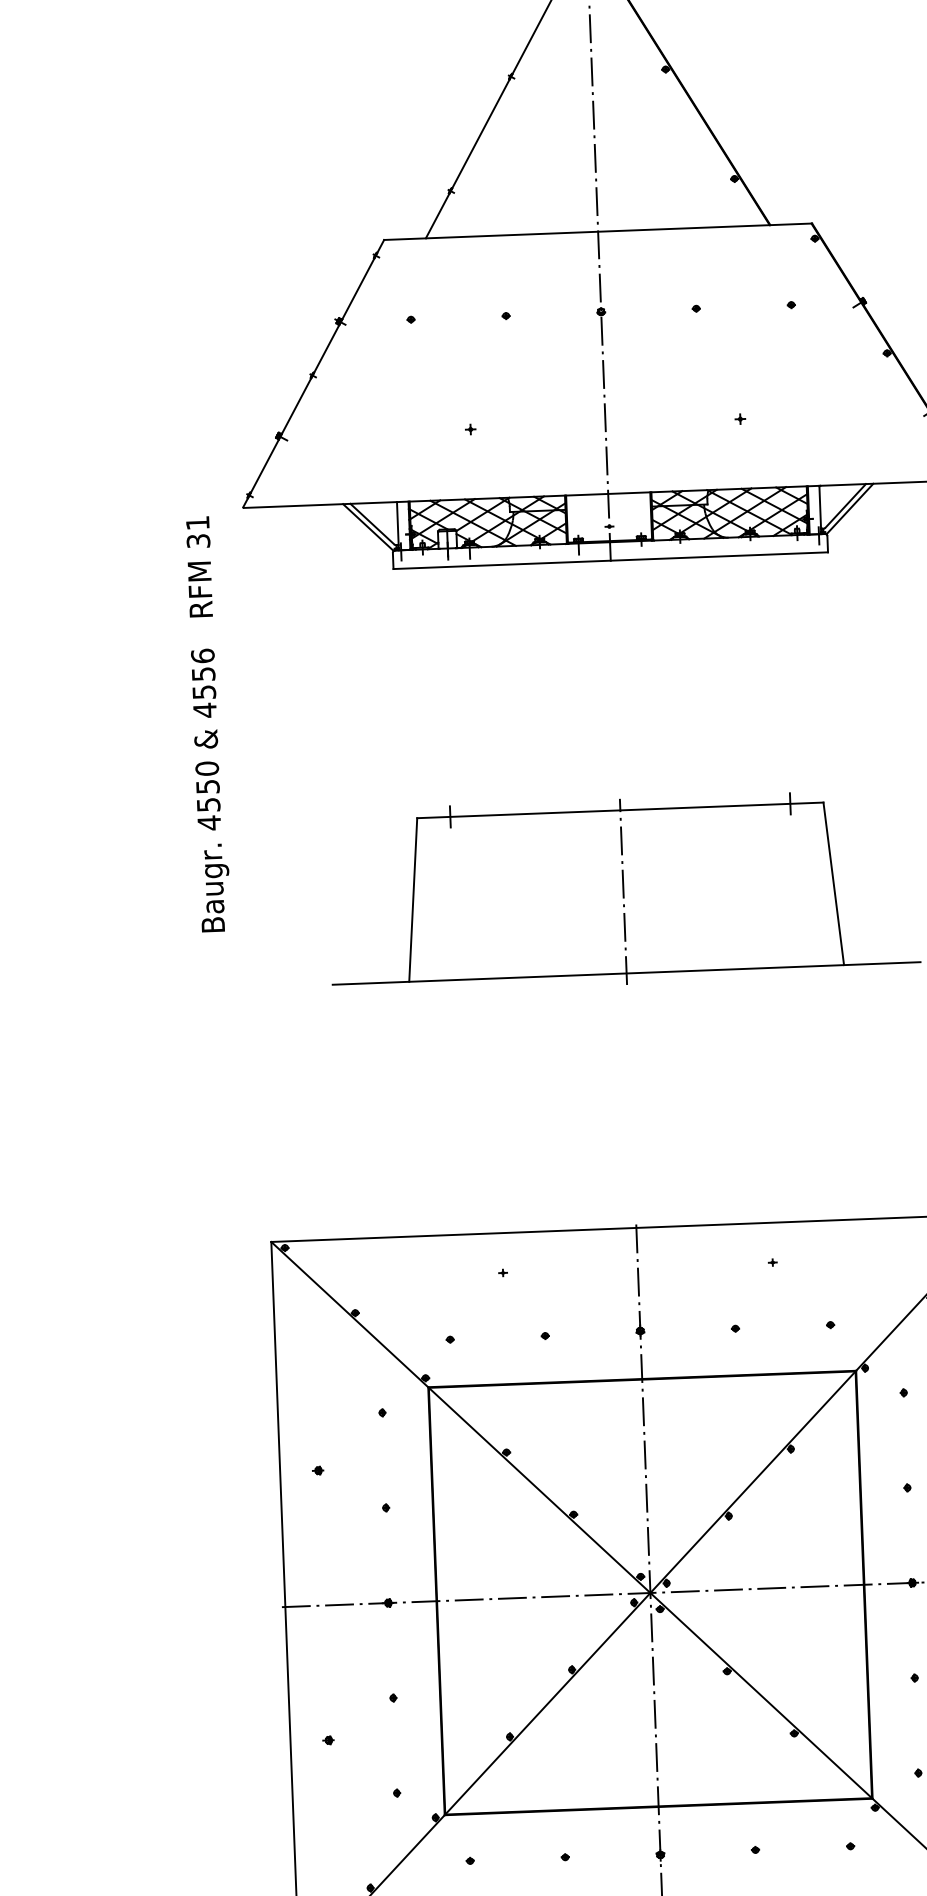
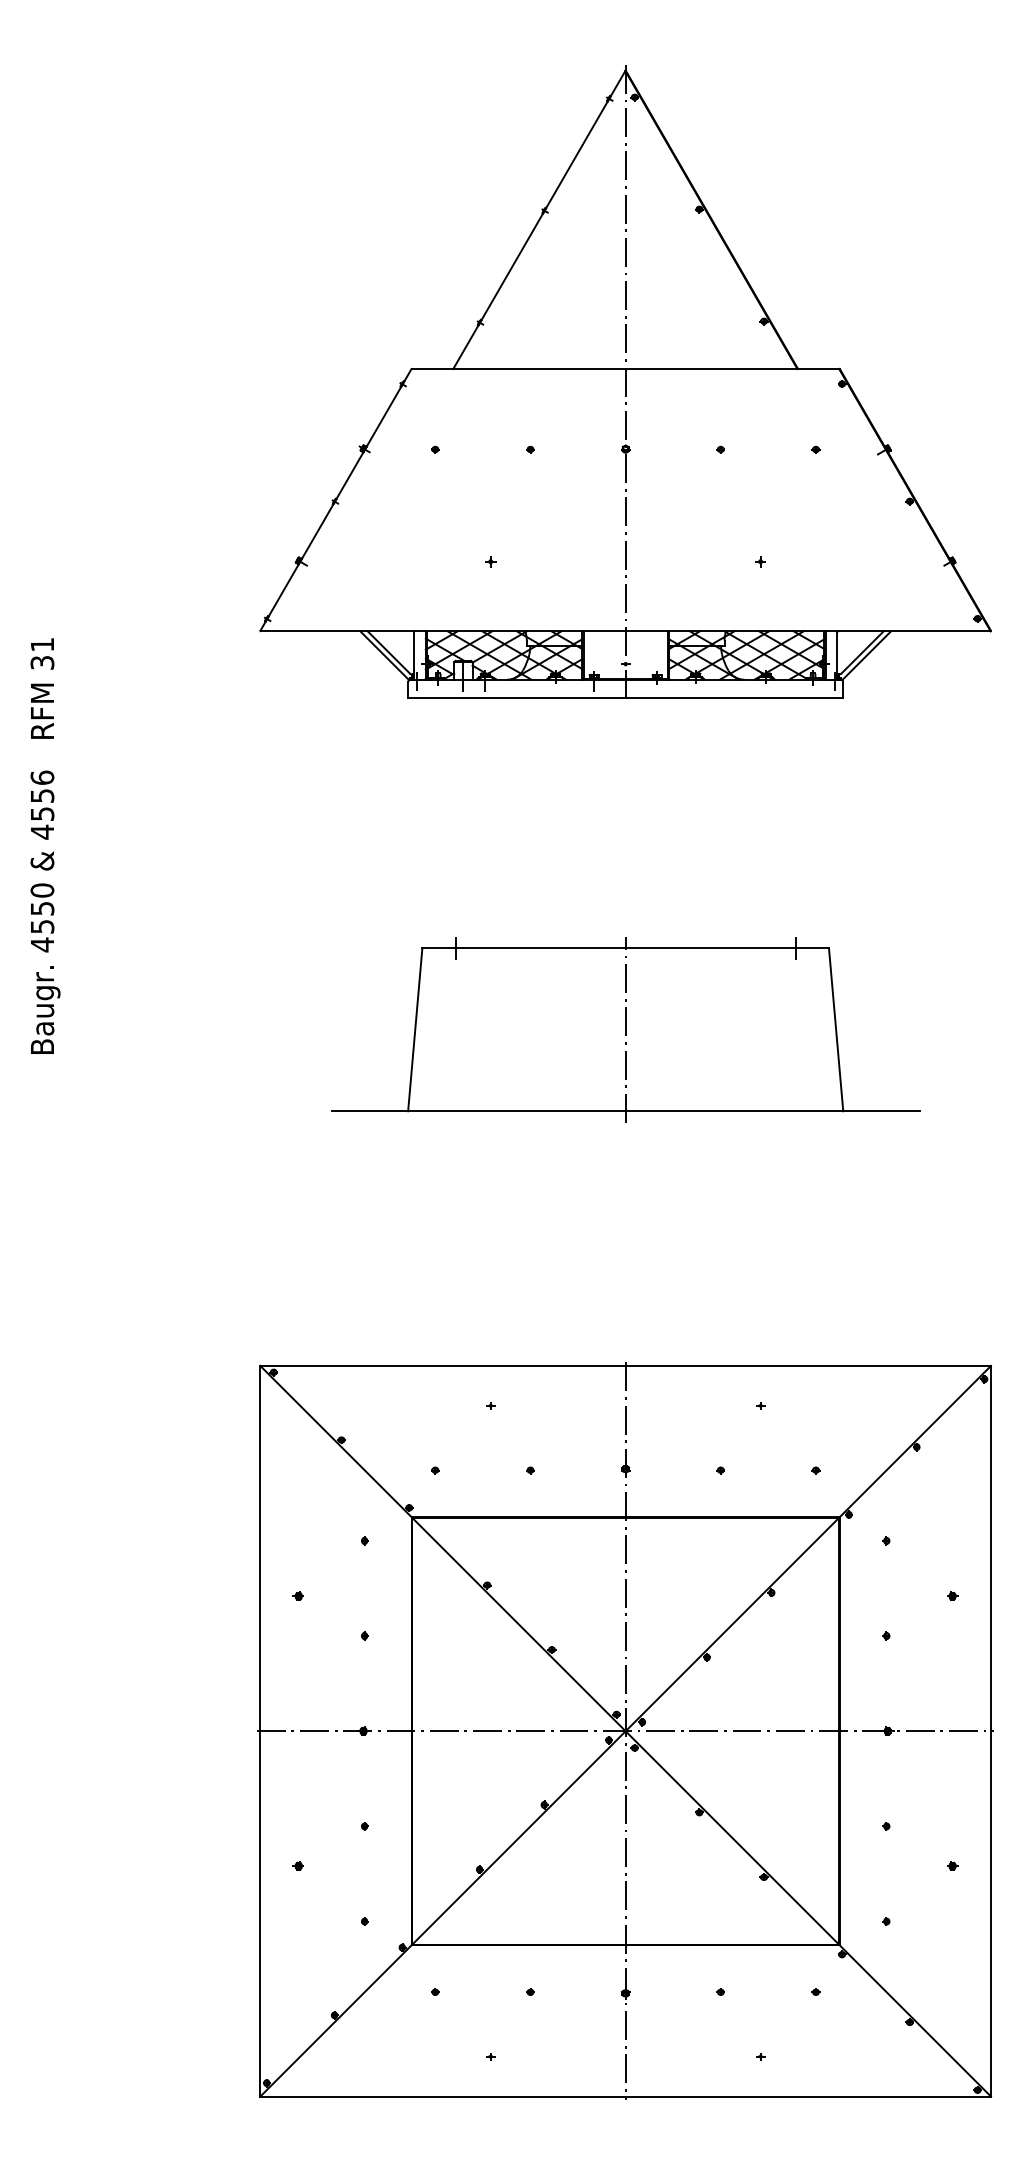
text: (208, 723) -> (45, 845), moved

